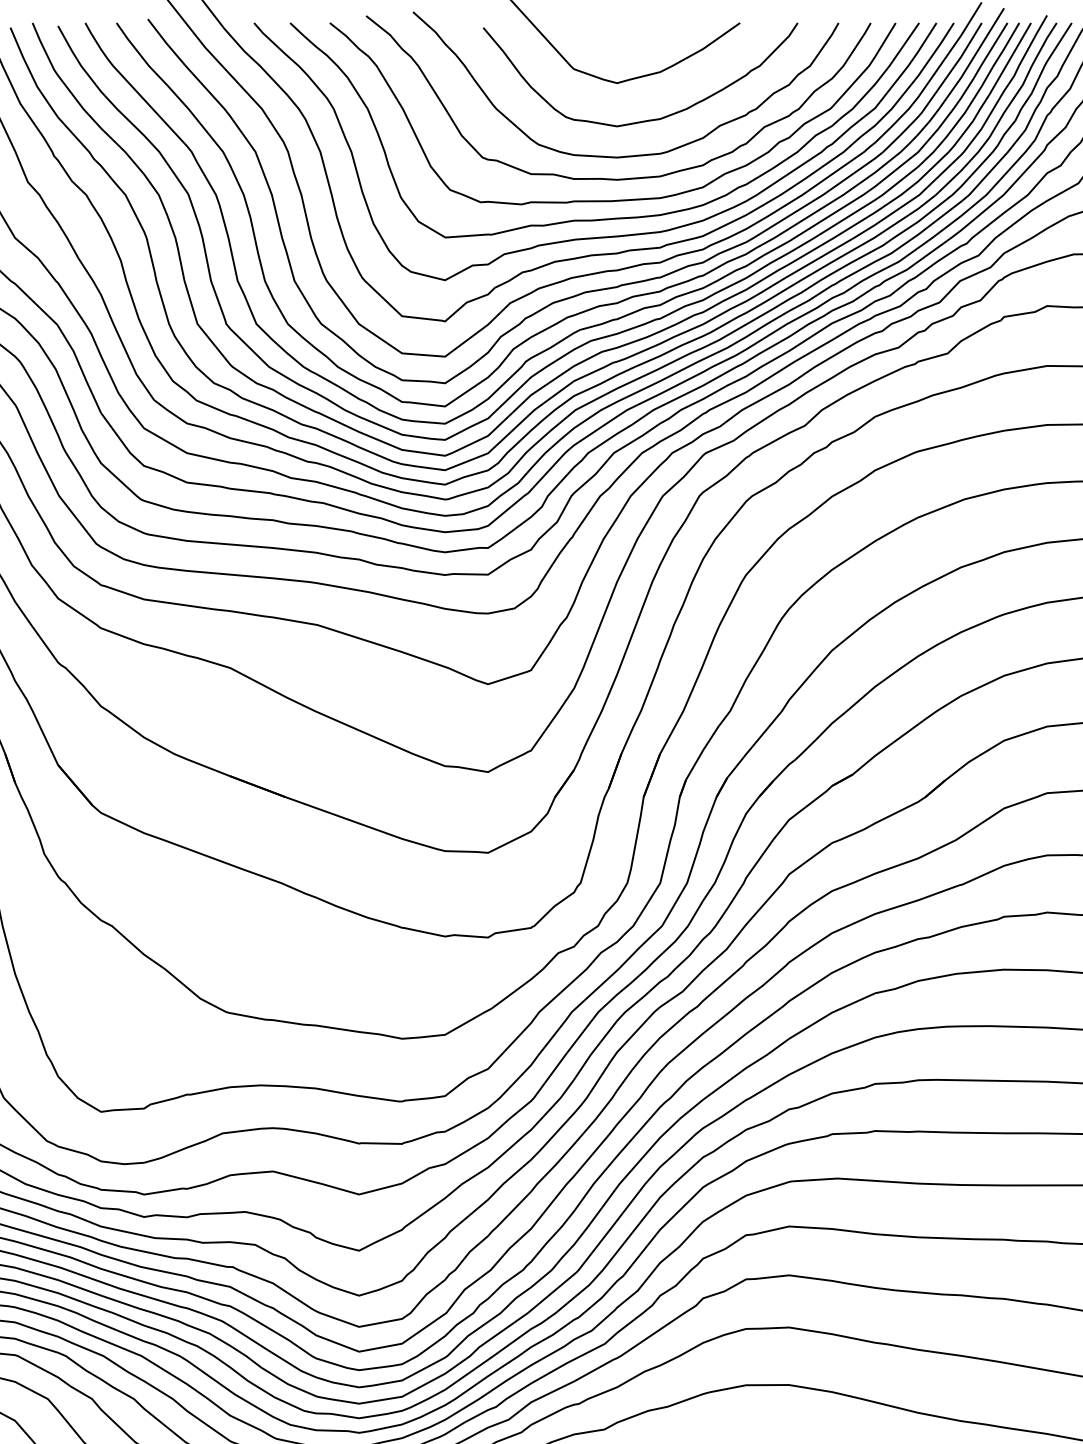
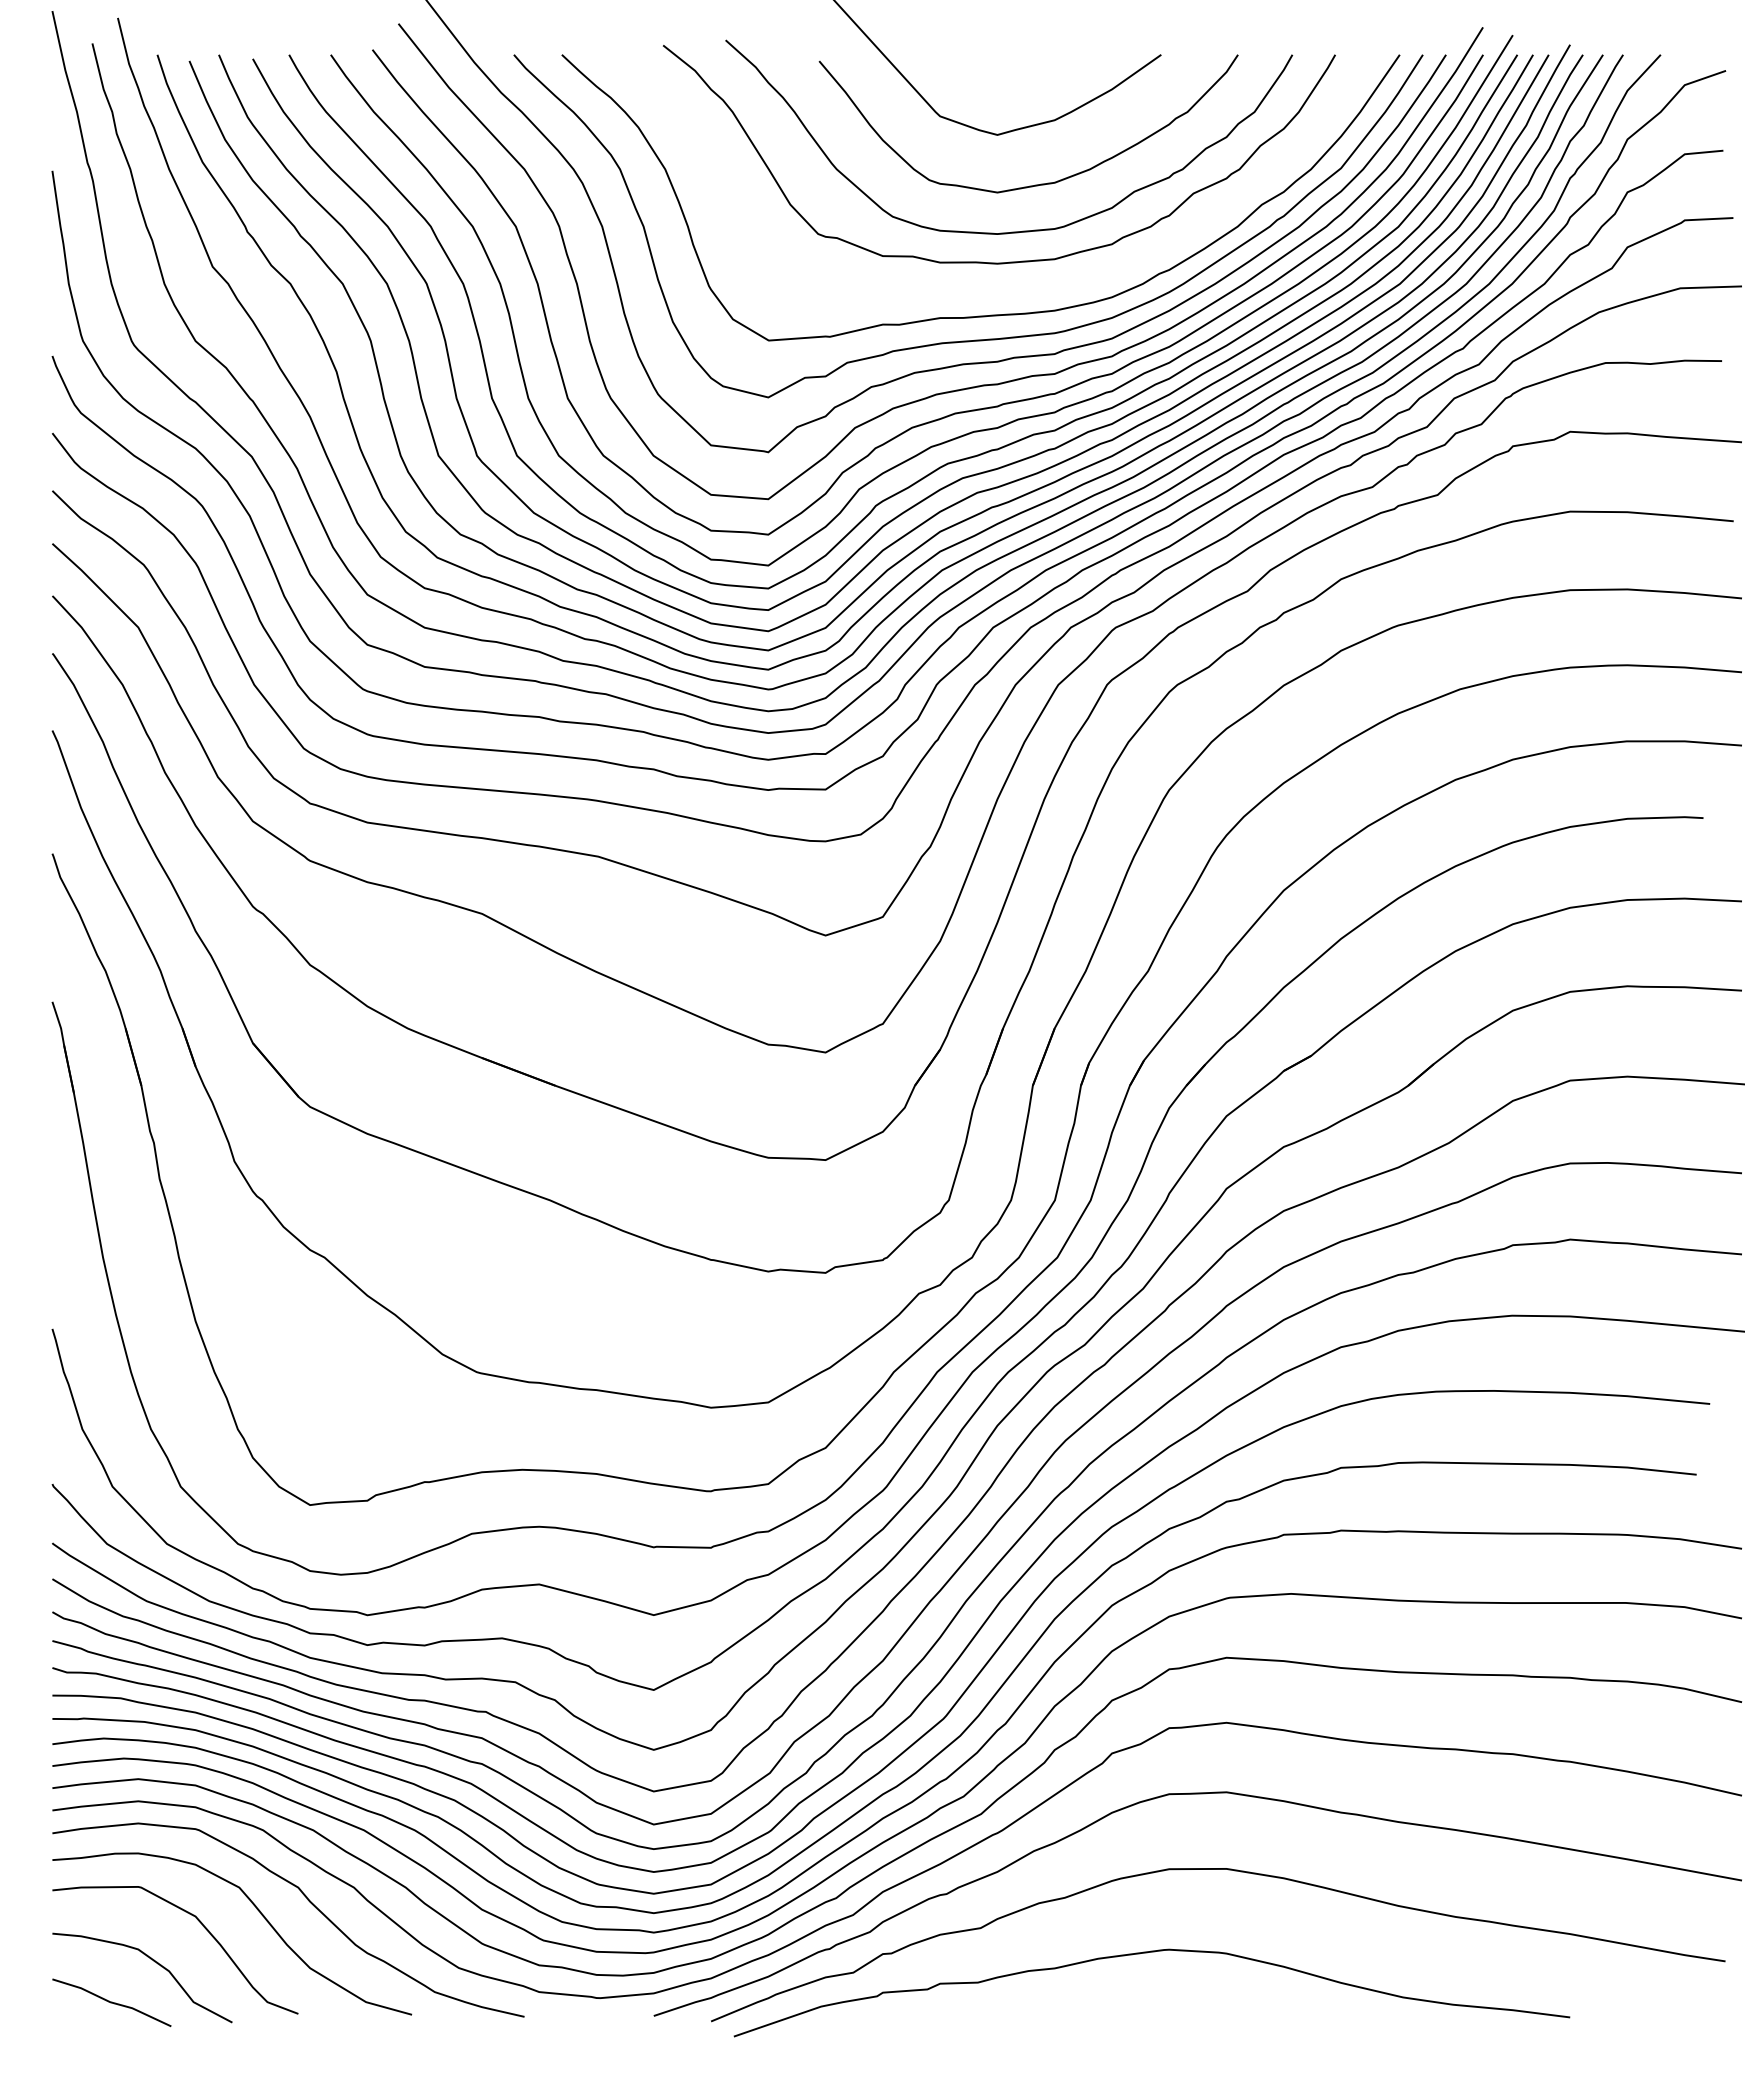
curve: (614, 199) -> (994, 290), removed

